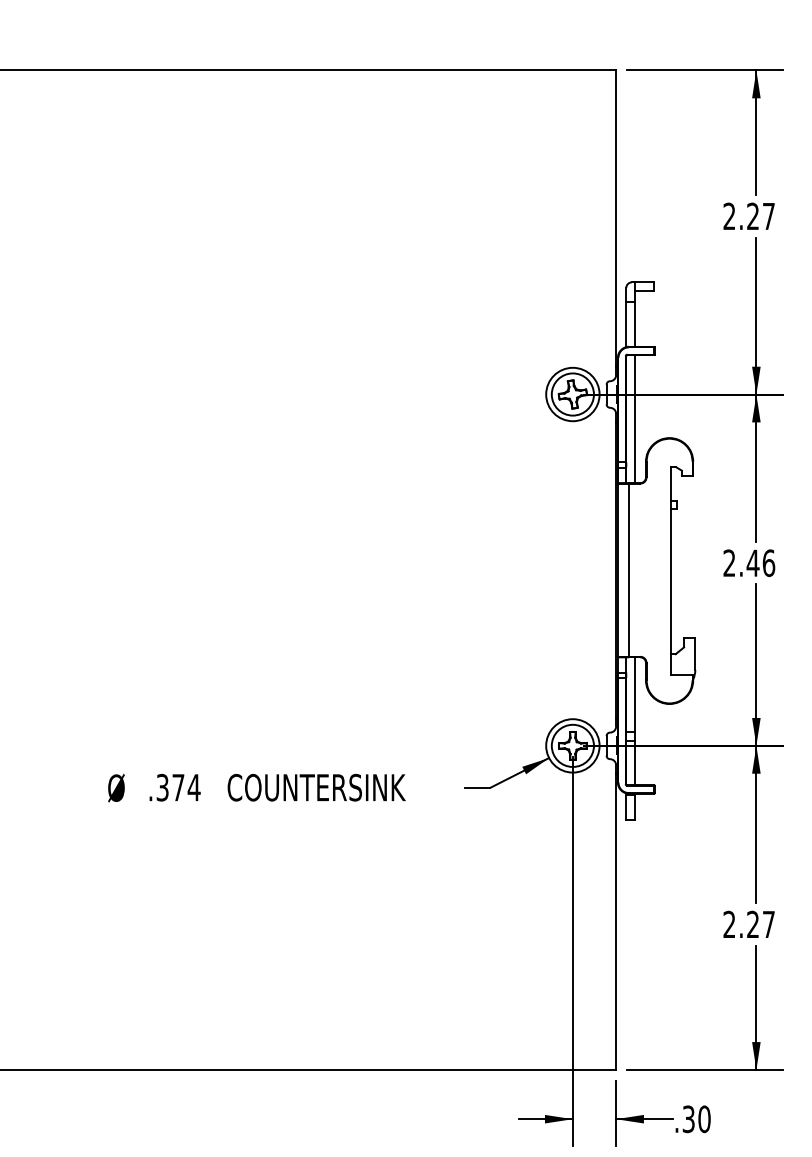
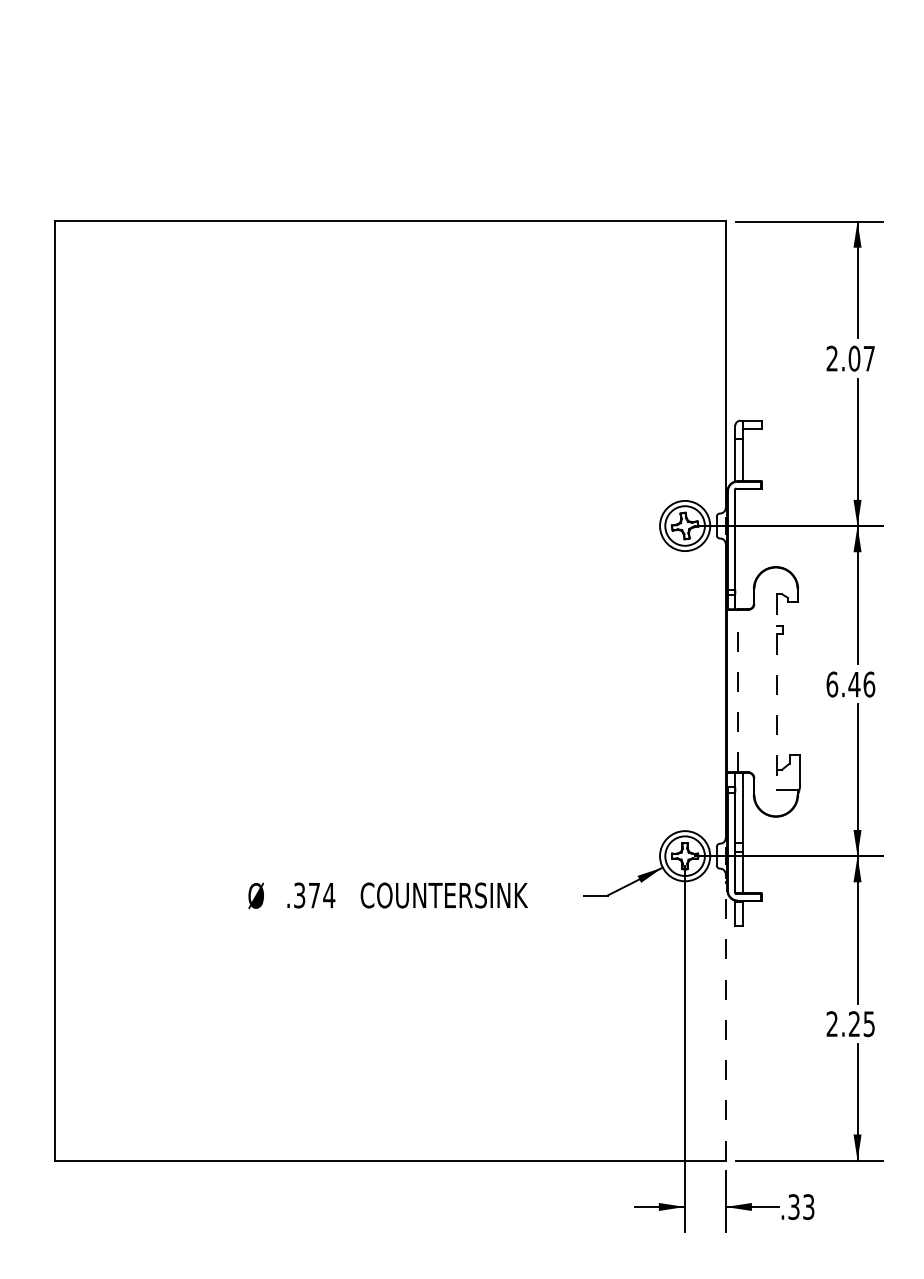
text: (753, 216) -> (854, 358), 2.27 -> 2.07
line: (635, 419) -> (743, 549), removed
text: (729, 563) -> (832, 684), 2.46 -> 6.46
line: (628, 569) -> (737, 690), solid -> dashed
line: (671, 571) -> (777, 692), solid -> dashed
line: (615, 917) -> (725, 1017), solid -> dashed
text: (768, 925) -> (868, 1024), 2.27 -> 2.25
text: (704, 1119) -> (808, 1207), .30 -> .33

